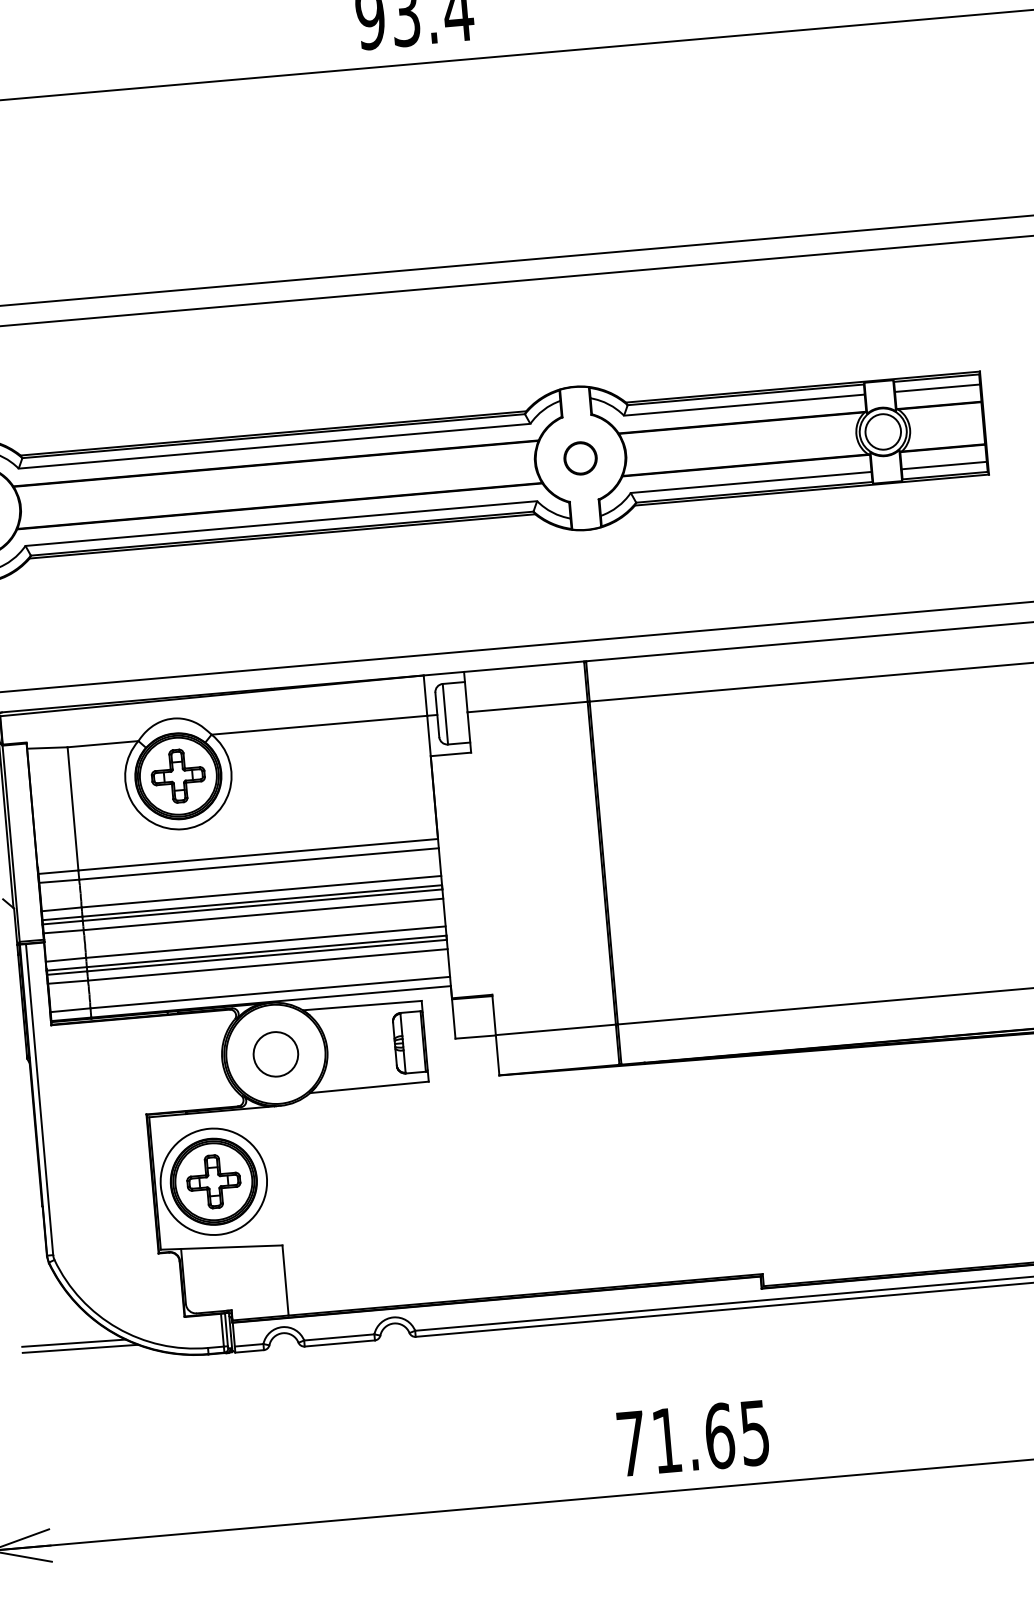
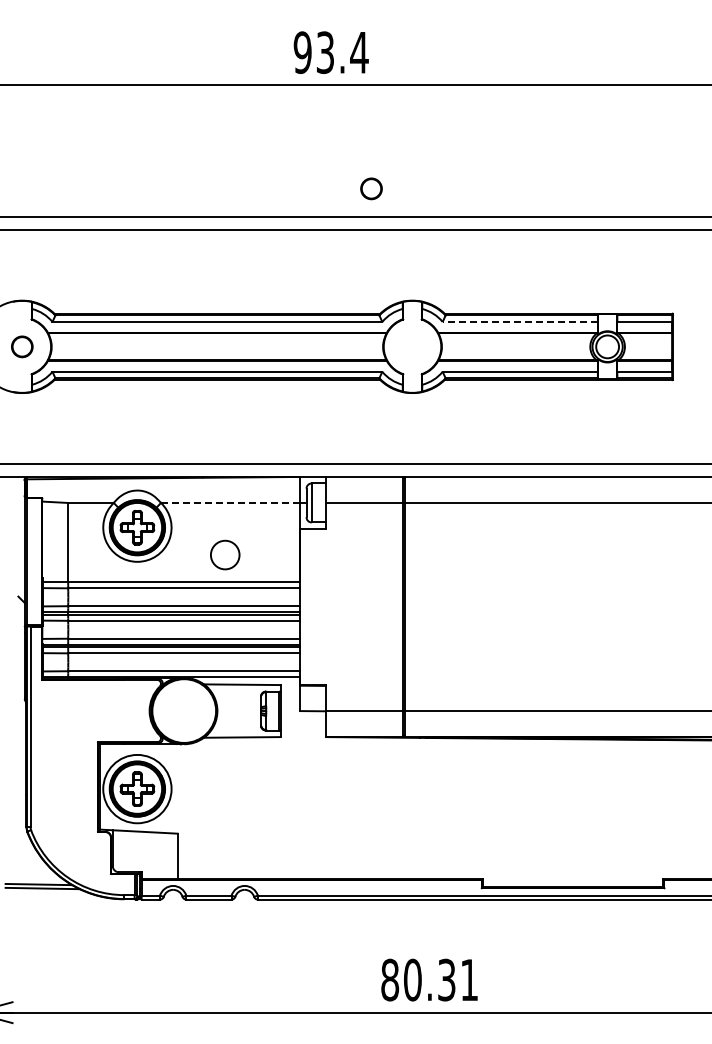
line: (744, 404) -> (520, 321), solid -> dashed
part: (580, 457) -> (371, 188), moved
line: (319, 724) -> (230, 502), solid -> dashed
circle: (276, 1053) -> (225, 554), moved
text: (692, 1437) -> (429, 979), 71.65 -> 80.31

